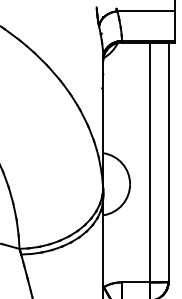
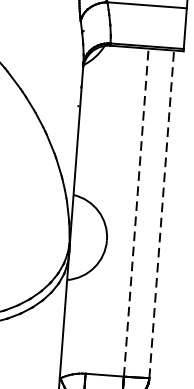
line: (149, 162) -> (135, 212), solid -> dashed
line: (168, 162) -> (161, 214), solid -> dashed

